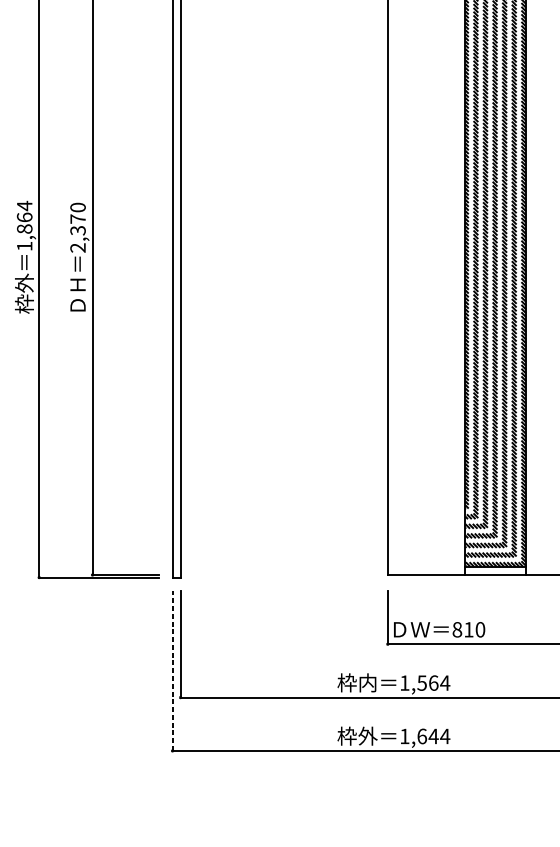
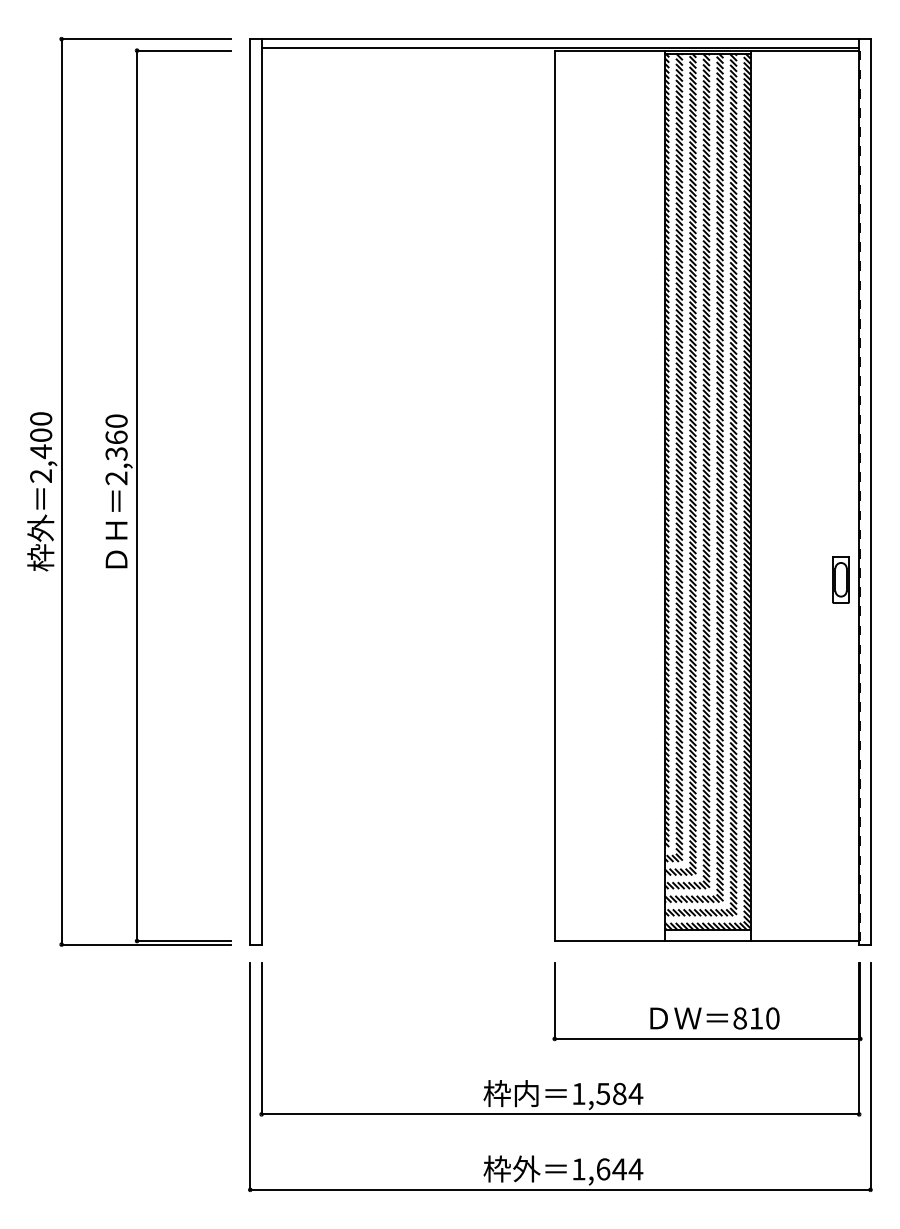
text: (77, 219) -> (116, 437), 2,370 -> 2,360
text: (24, 225) -> (41, 446), 1,864 -> 2,400
text: (439, 629) -> (714, 1018), moved
line: (172, 670) -> (250, 1076), dashed -> solid
text: (433, 682) -> (619, 1093), 1,564 -> 1,584

